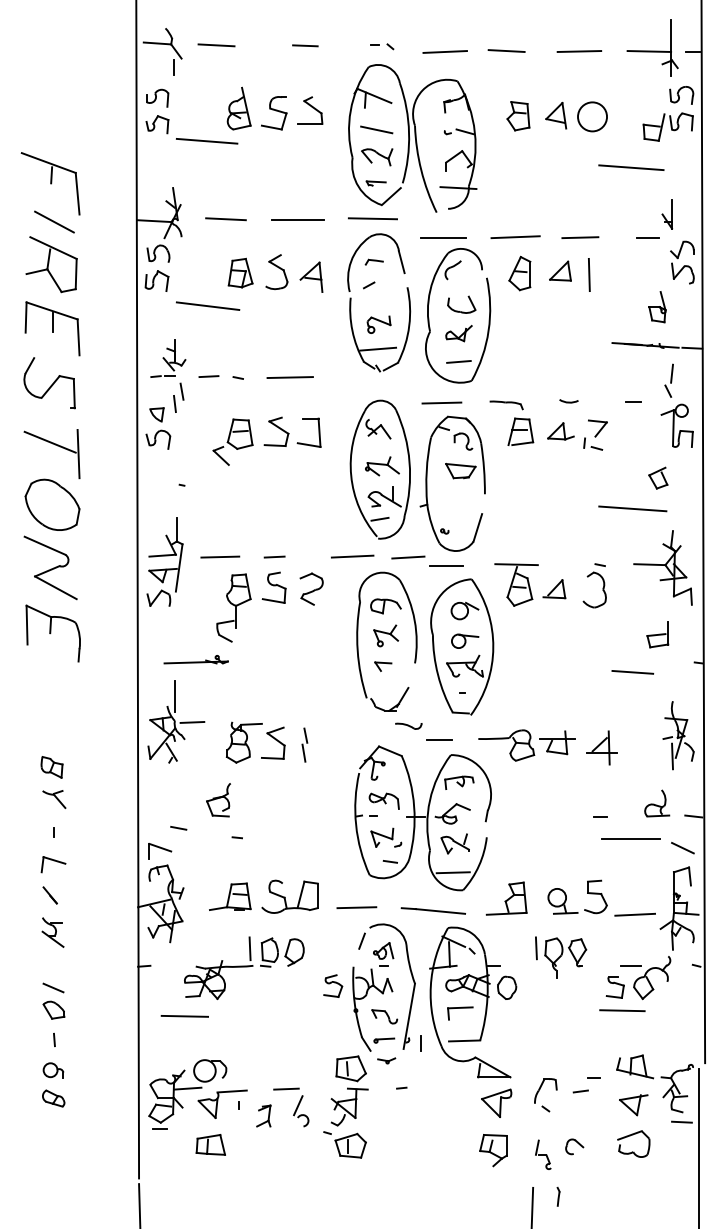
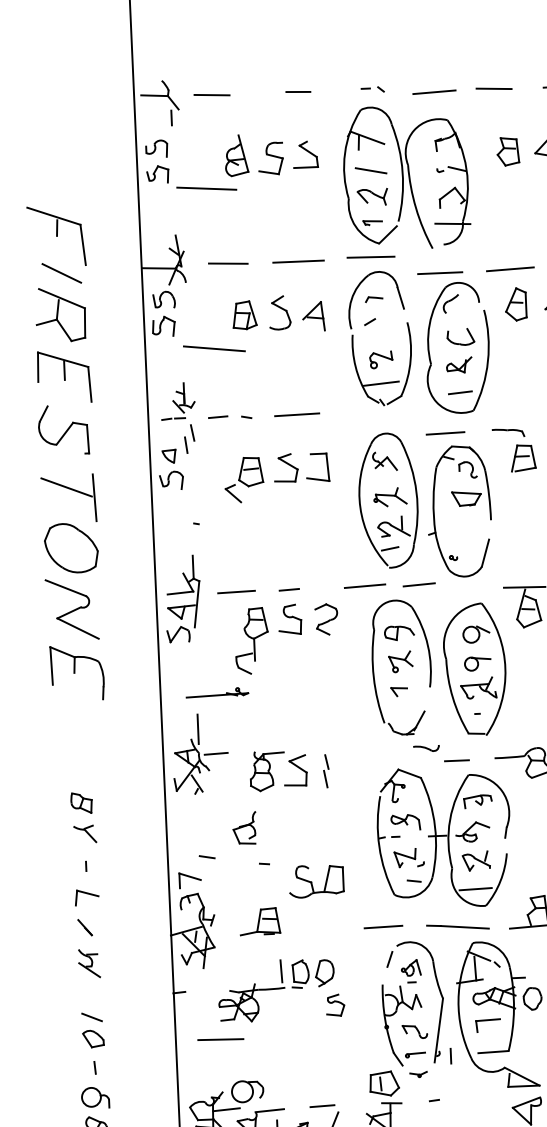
line: (446, 566) -> (456, 591), removed
part: (289, 896) -> (315, 881), moved
part: (333, 985) -> (335, 1004), moved
part: (53, 1070) -> (95, 1097), size x1.4

